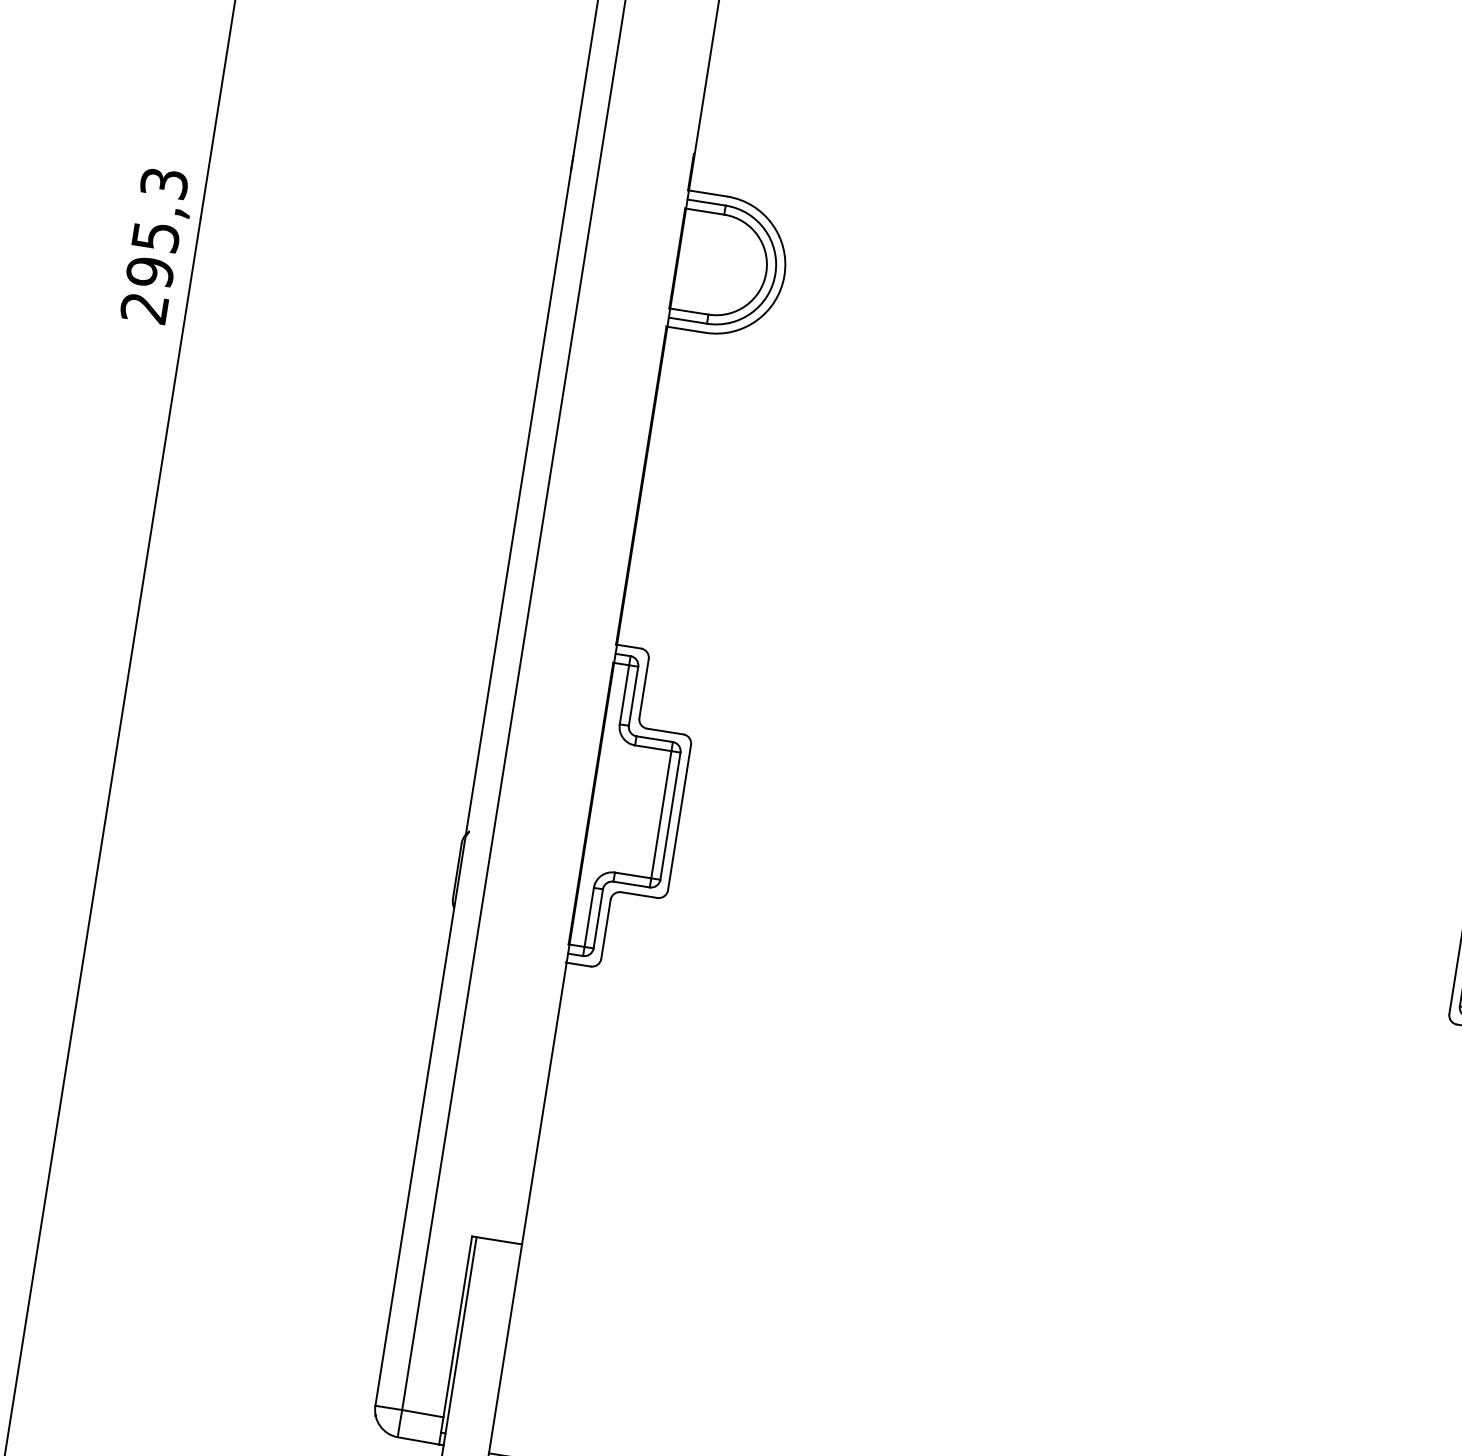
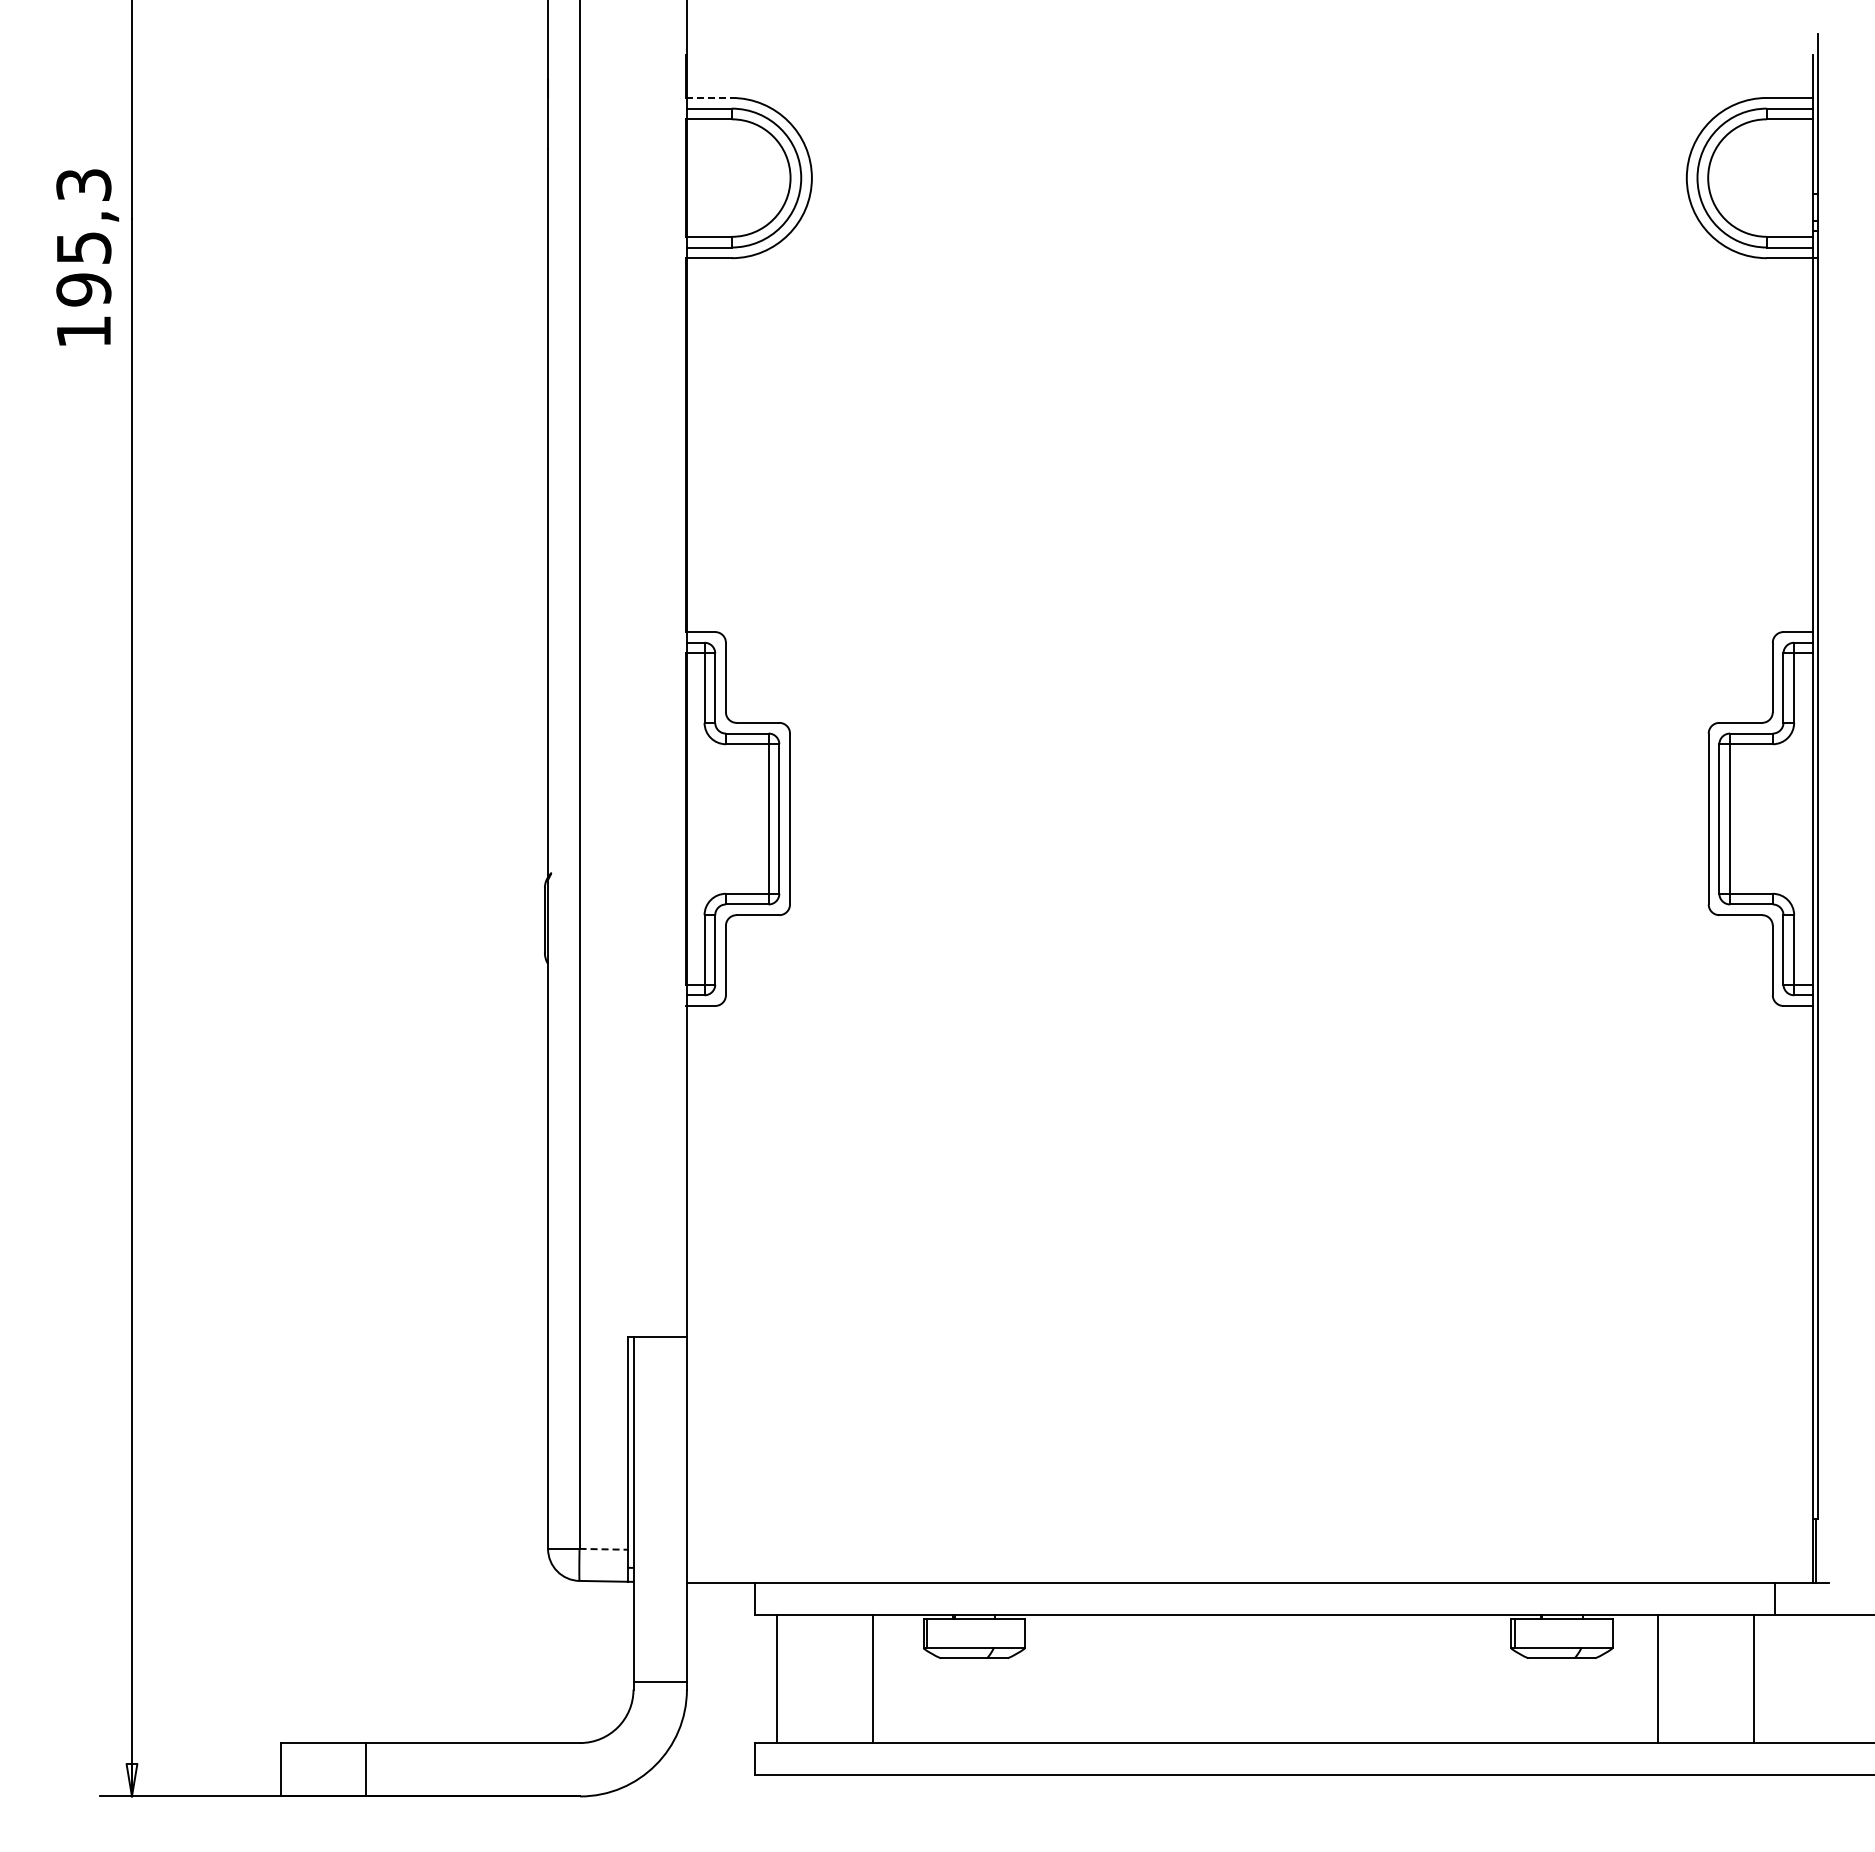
line: (707, 192) -> (708, 97), solid -> dashed
text: (144, 307) -> (83, 331), 295,3 -> 195,3
line: (423, 1413) -> (604, 1549), solid -> dashed

